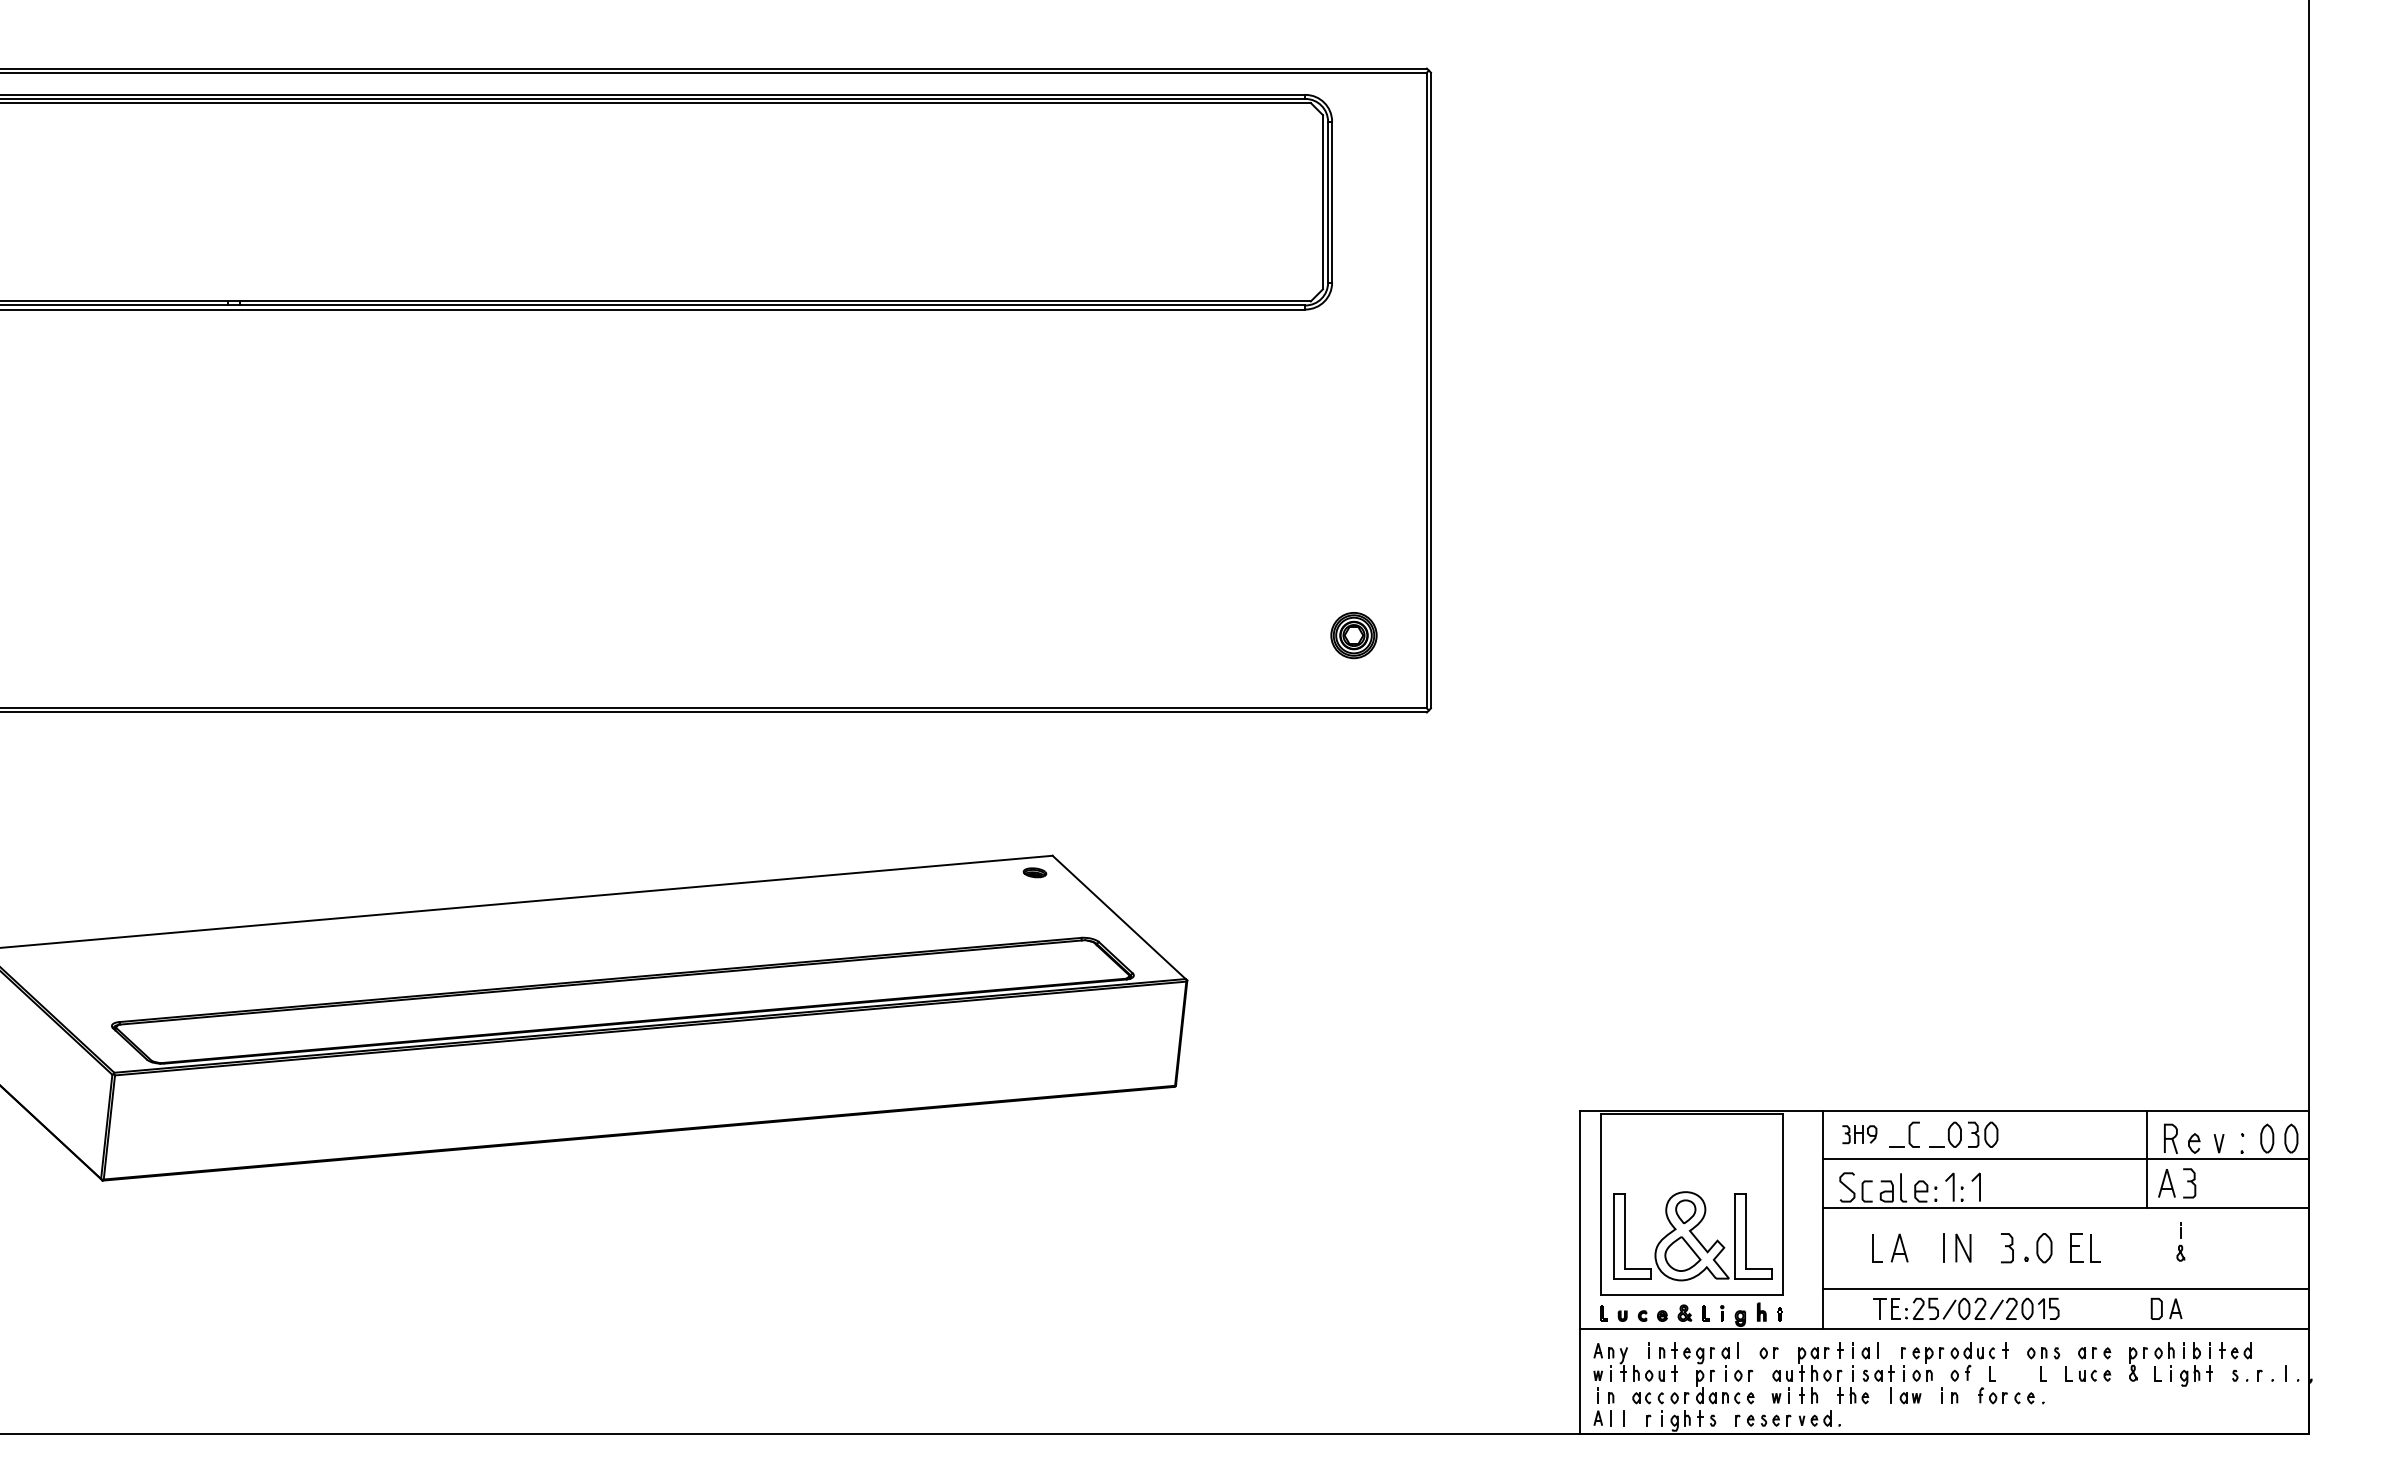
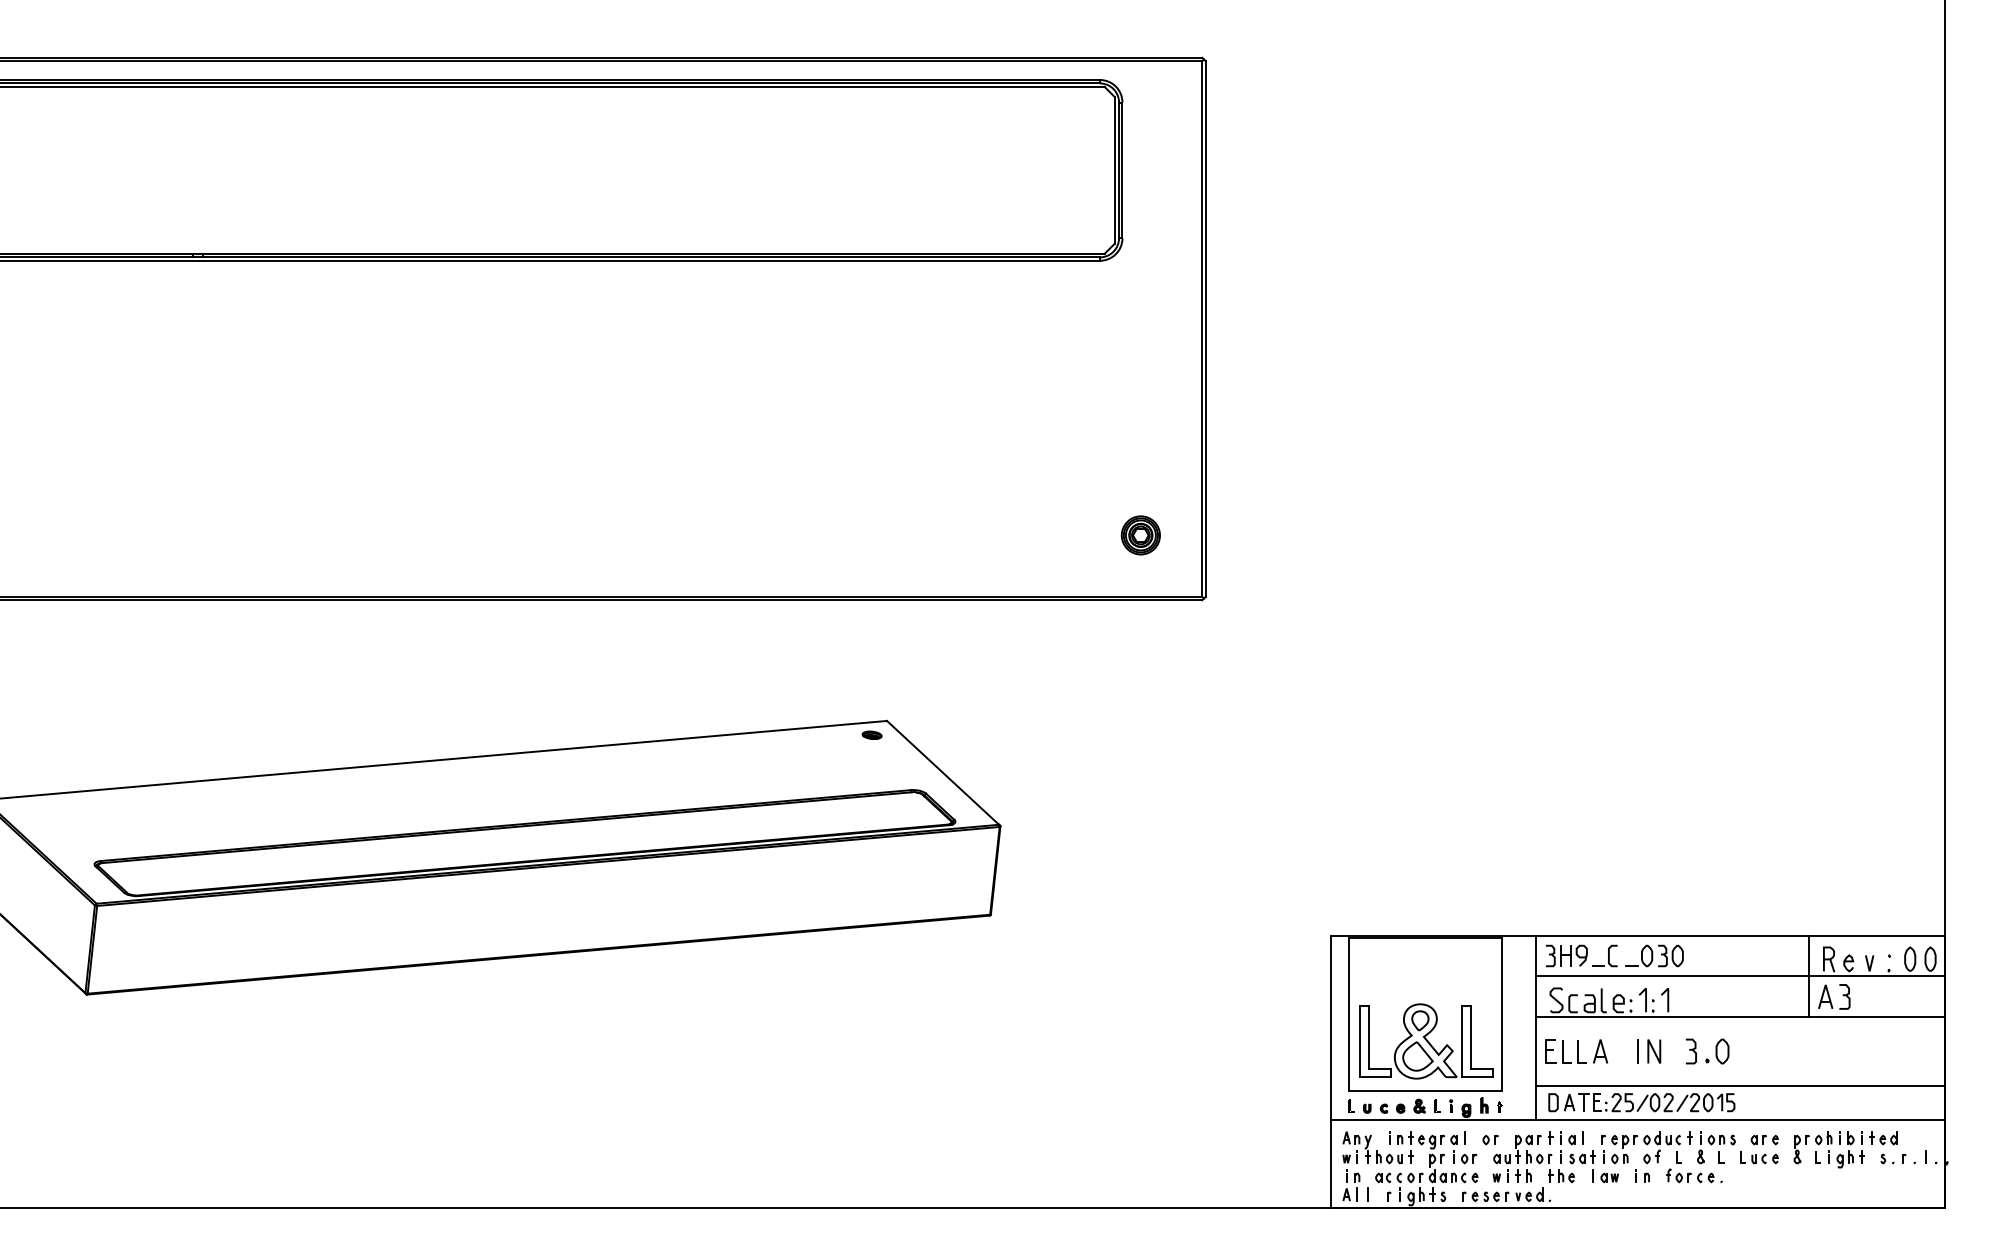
part: (1859, 1134) -> (1566, 955), size x1.43
part: (2180, 1241) -> (1700, 1146), moved
part: (2085, 1247) -> (1558, 1050), moved
part: (2166, 1308) -> (1561, 1102), moved

